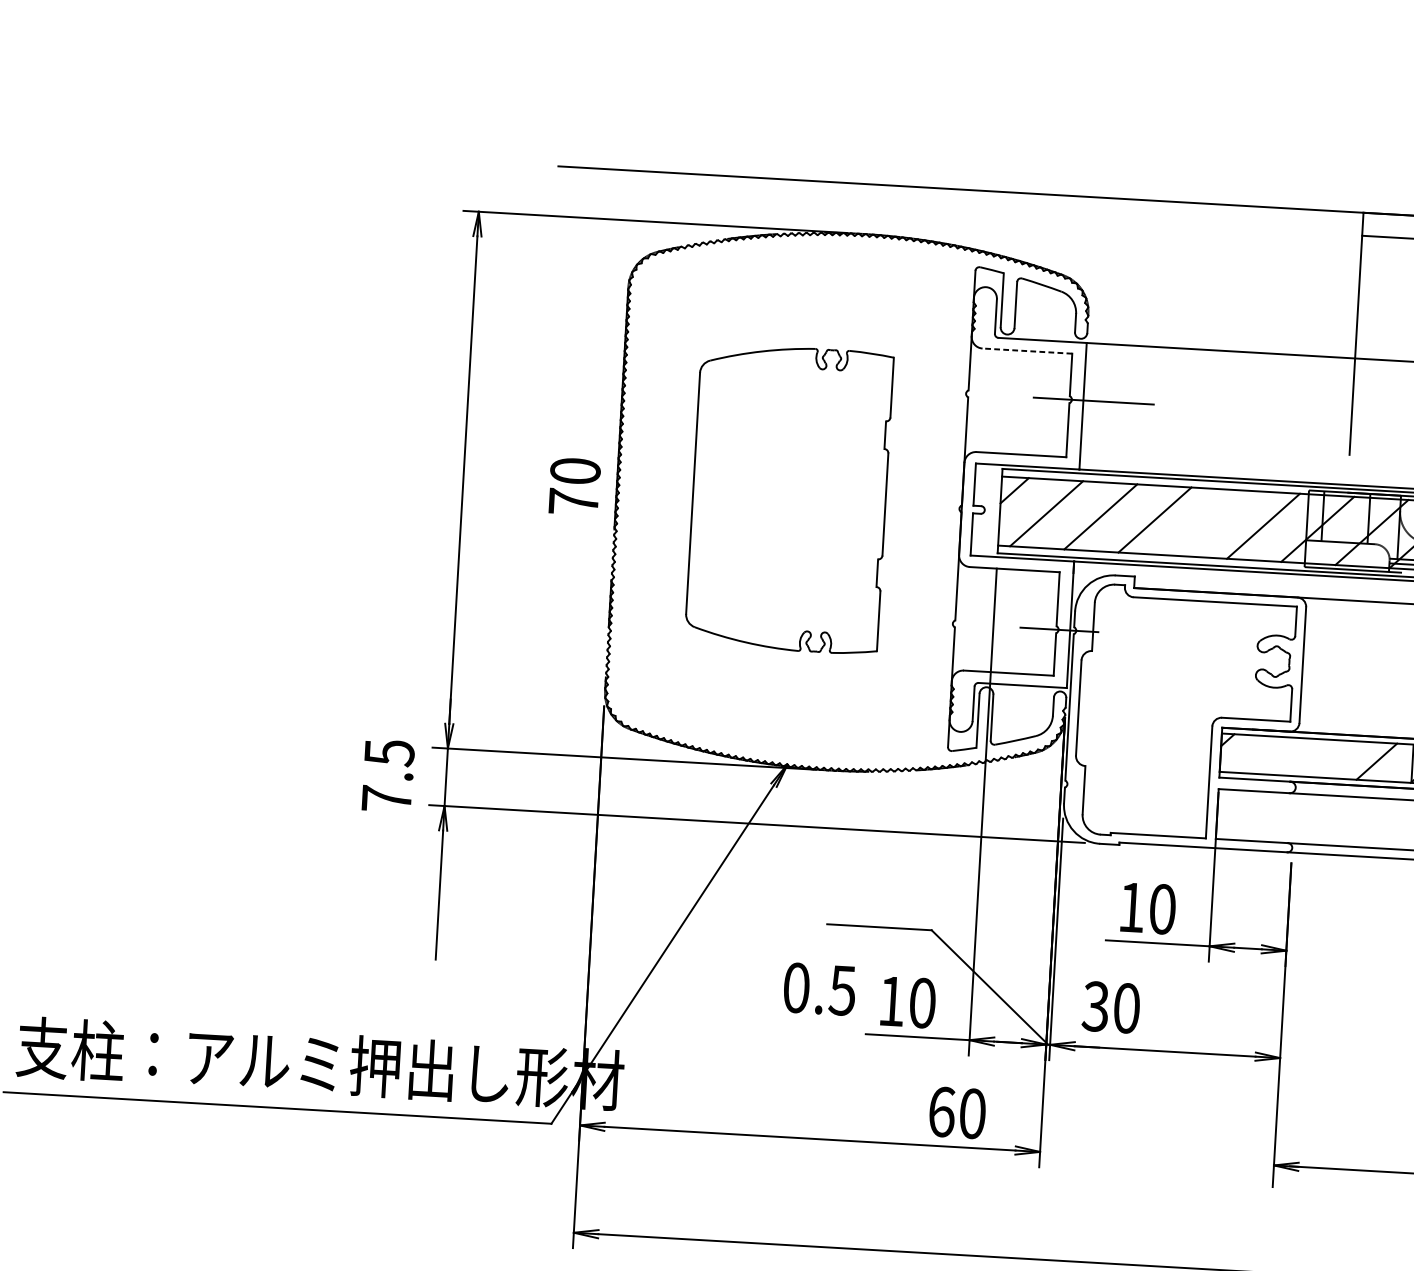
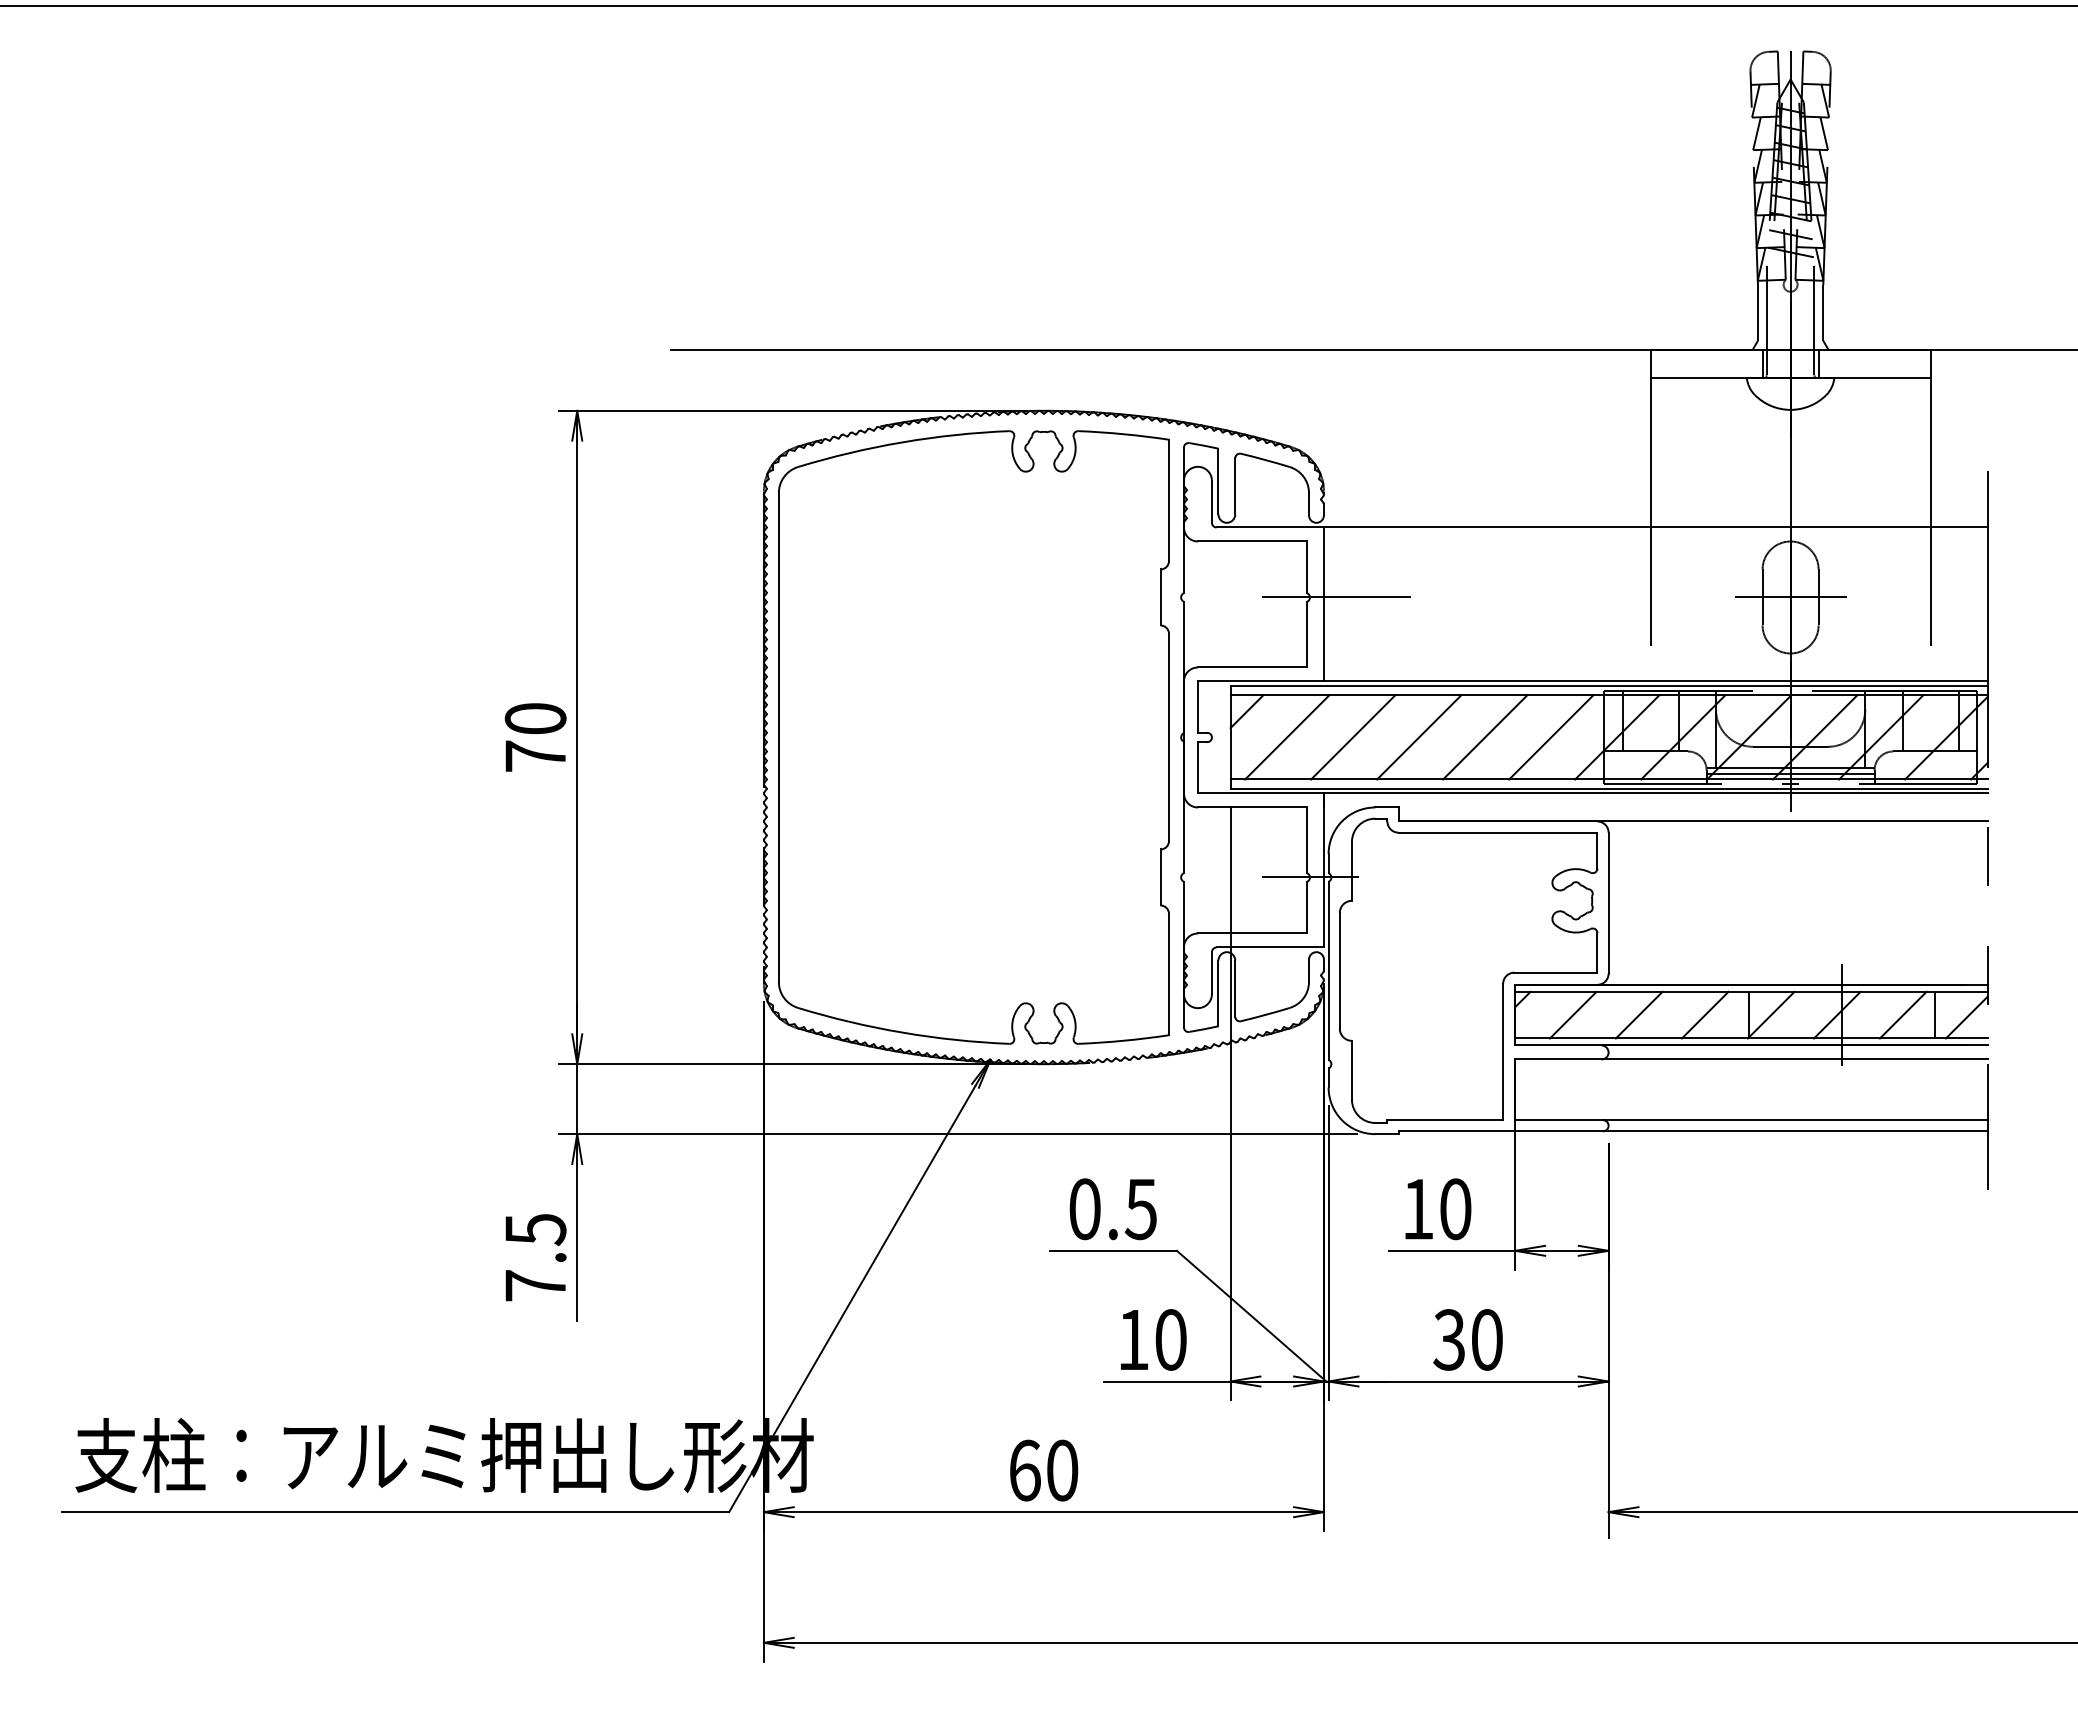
line: (1027, 351) -> (1252, 541), dashed -> solid
text: (574, 486) -> (535, 737), moved
part: (788, 498) -> (973, 737), size x1.67
line: (1209, 523) -> (1485, 737), added
line: (1267, 754) -> (1572, 1014), added
line: (1322, 757) -> (1638, 1014), added
text: (387, 775) -> (535, 1257), moved
text: (819, 989) -> (1112, 1209), moved
text: (1110, 1007) -> (1467, 1339), moved
text: (957, 1112) -> (1044, 1470), moved

